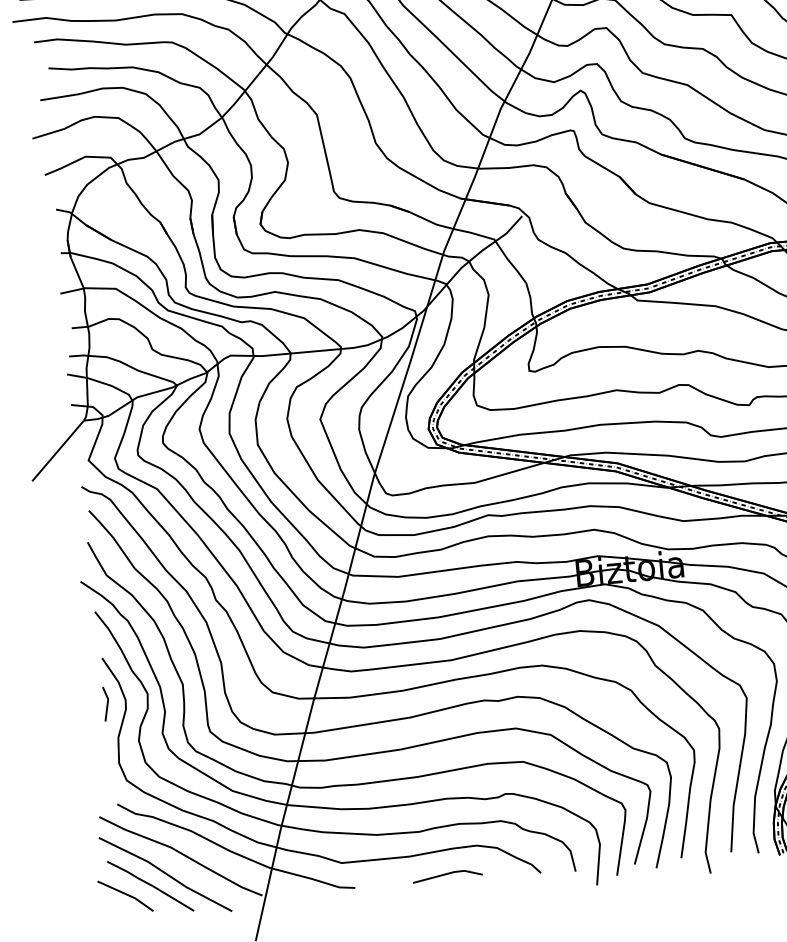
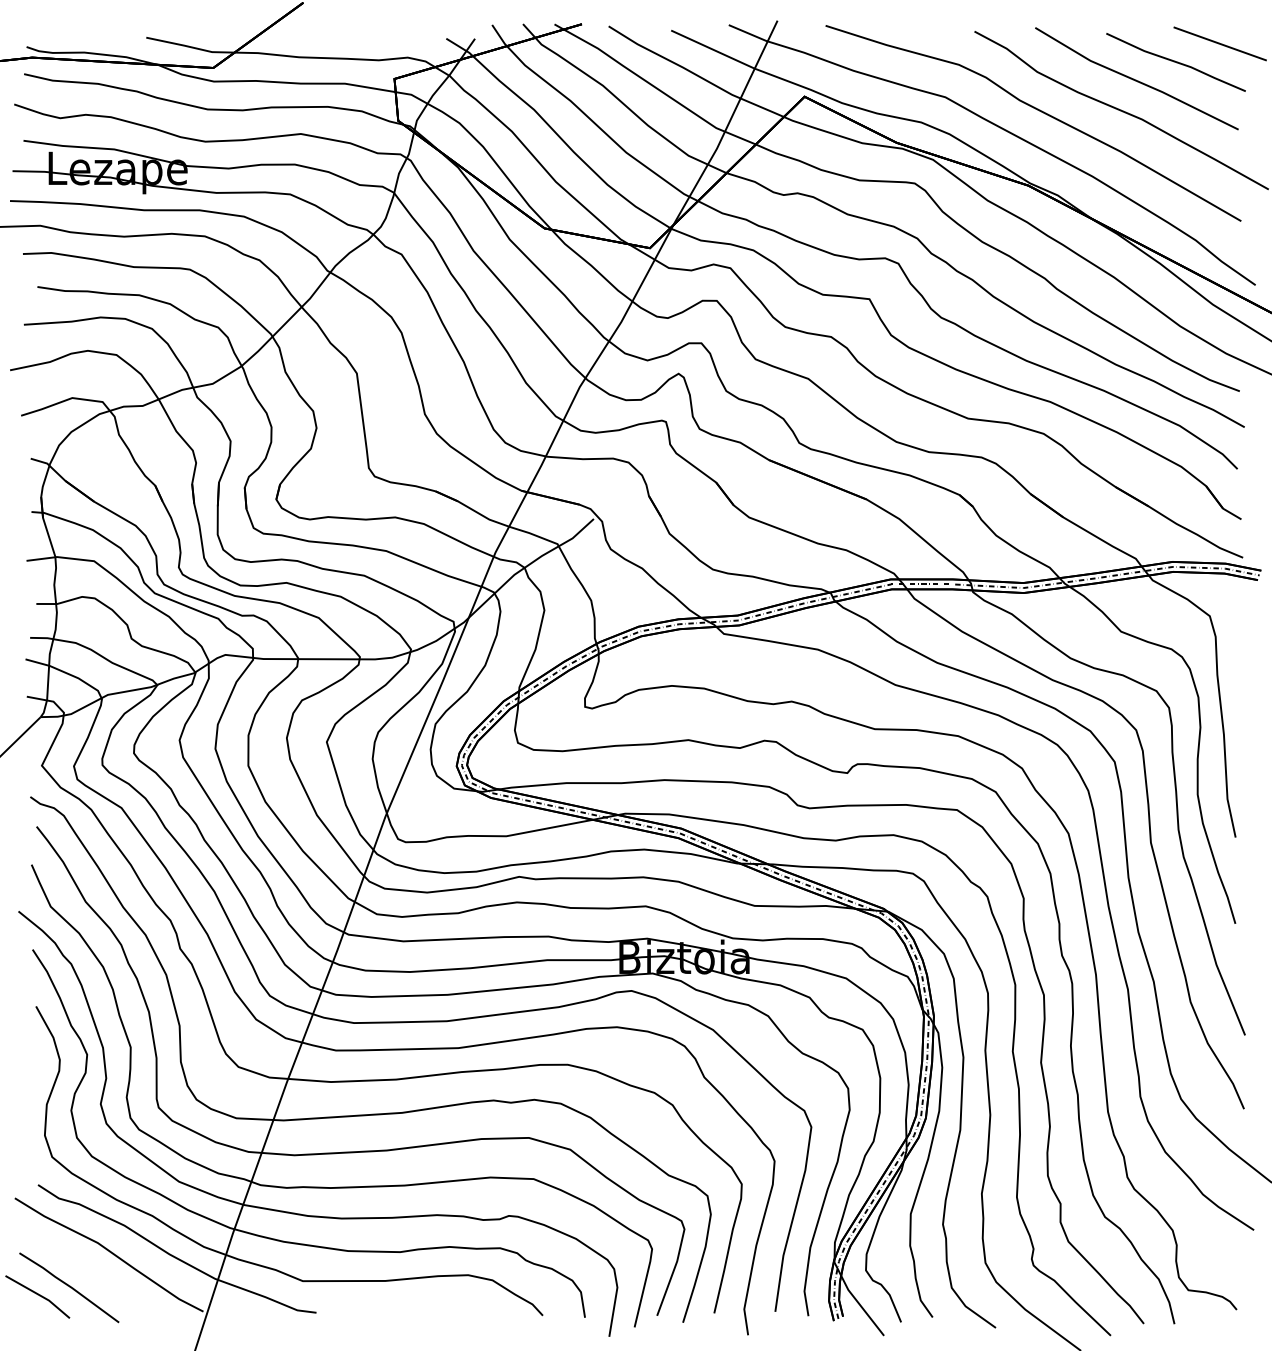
line: (106, 704) -> (36, 1062), removed
line: (165, 873) -> (88, 1274), removed
line: (446, 875) -> (428, 1307), removed

